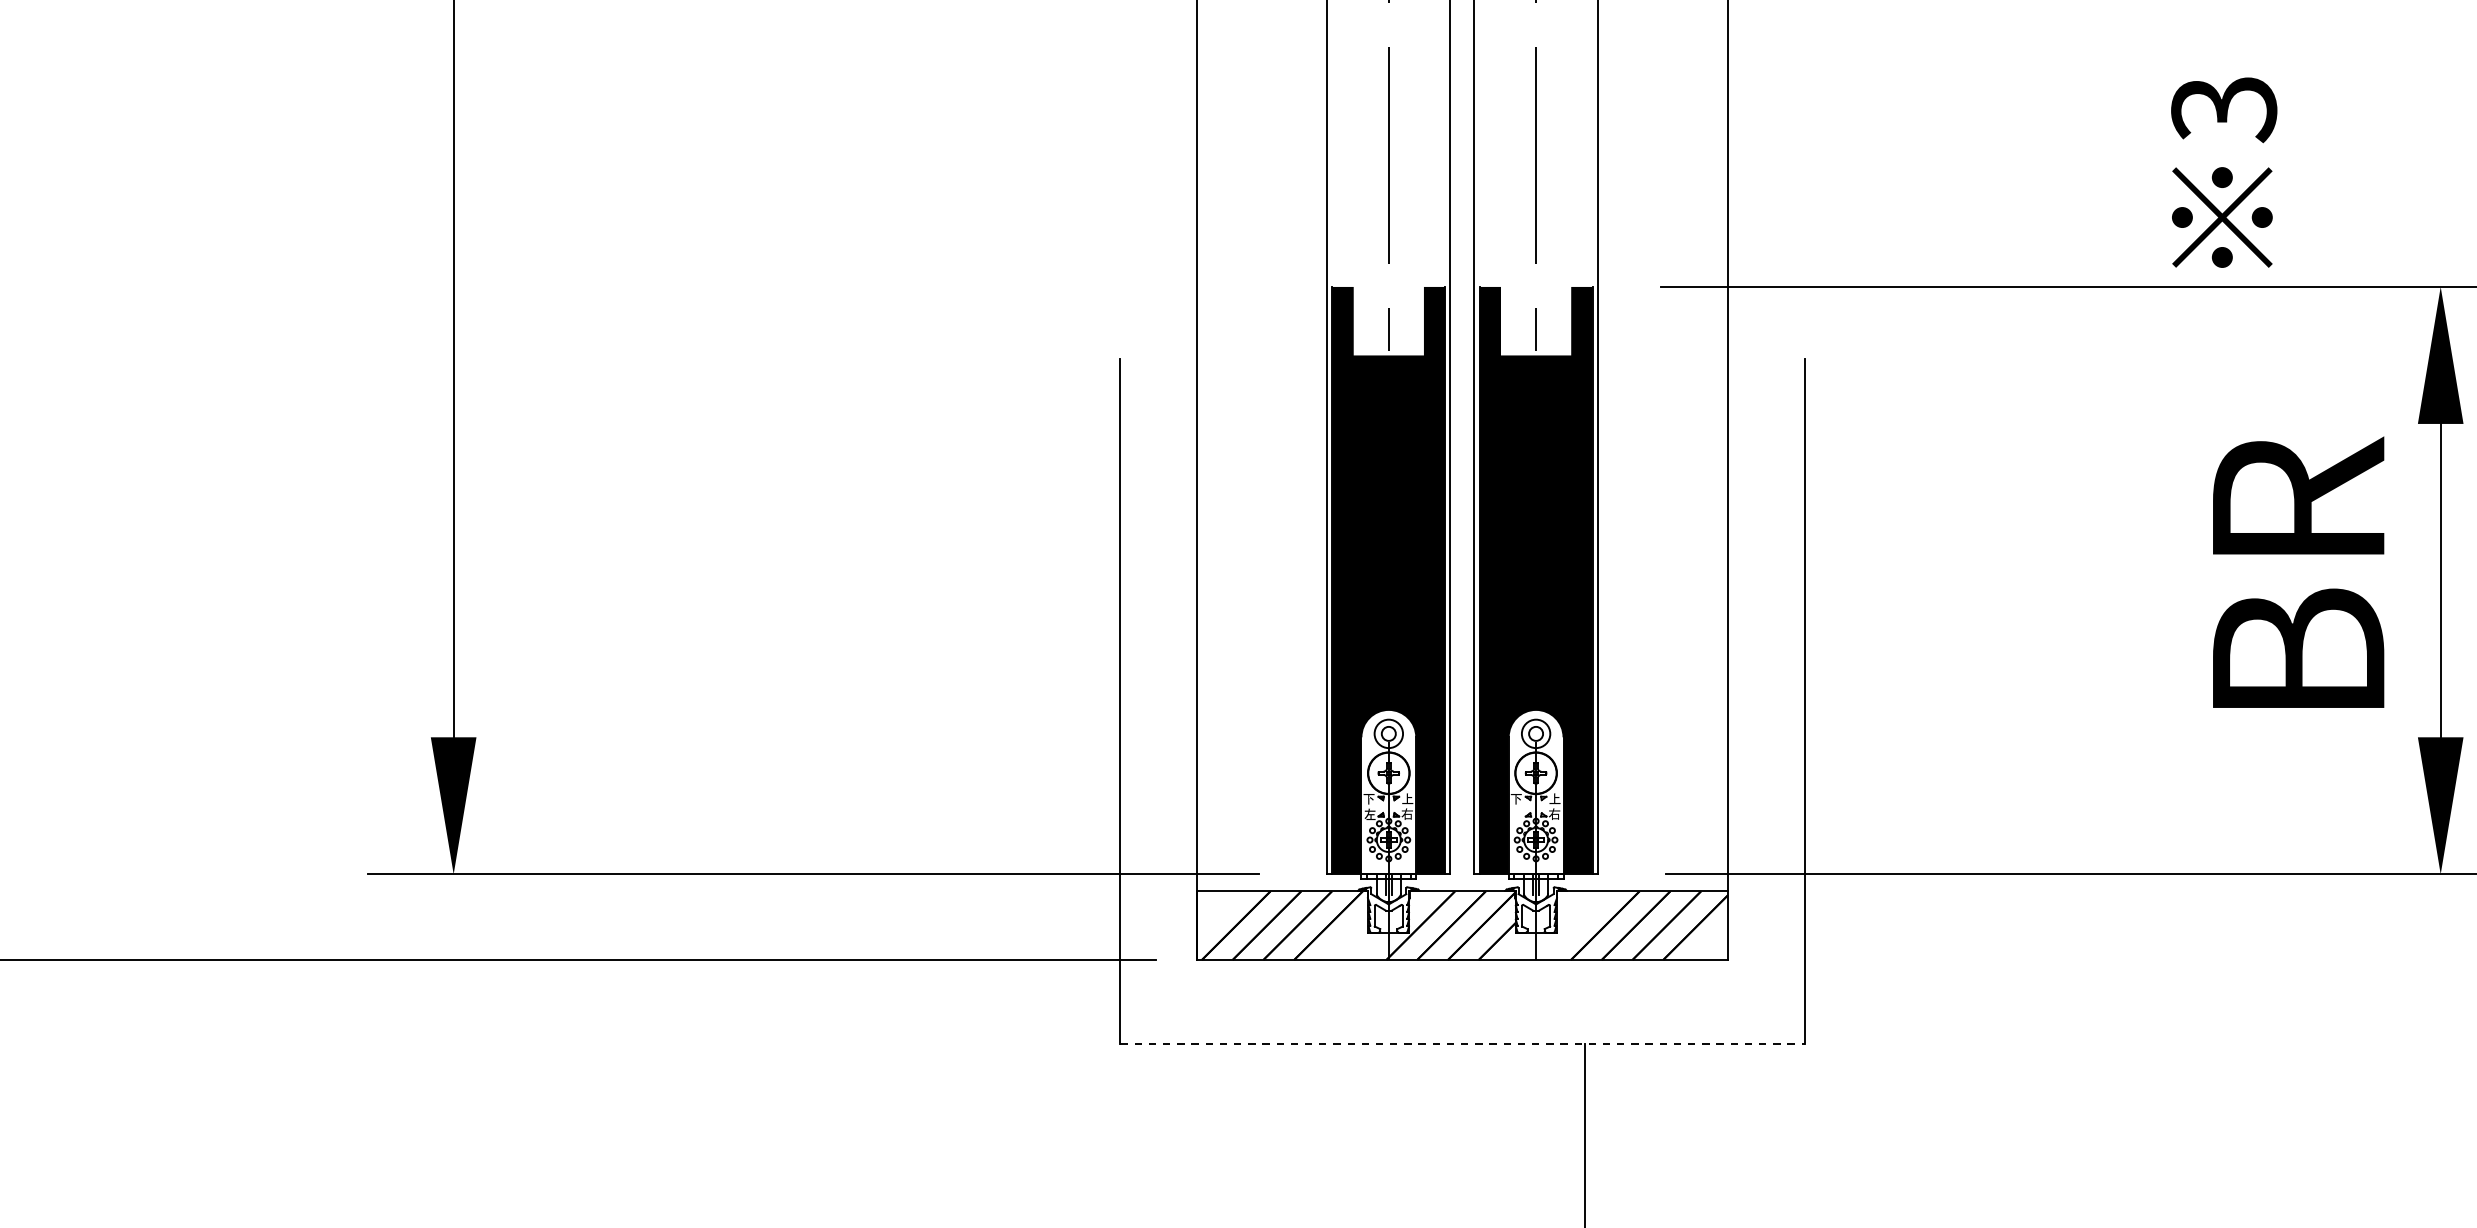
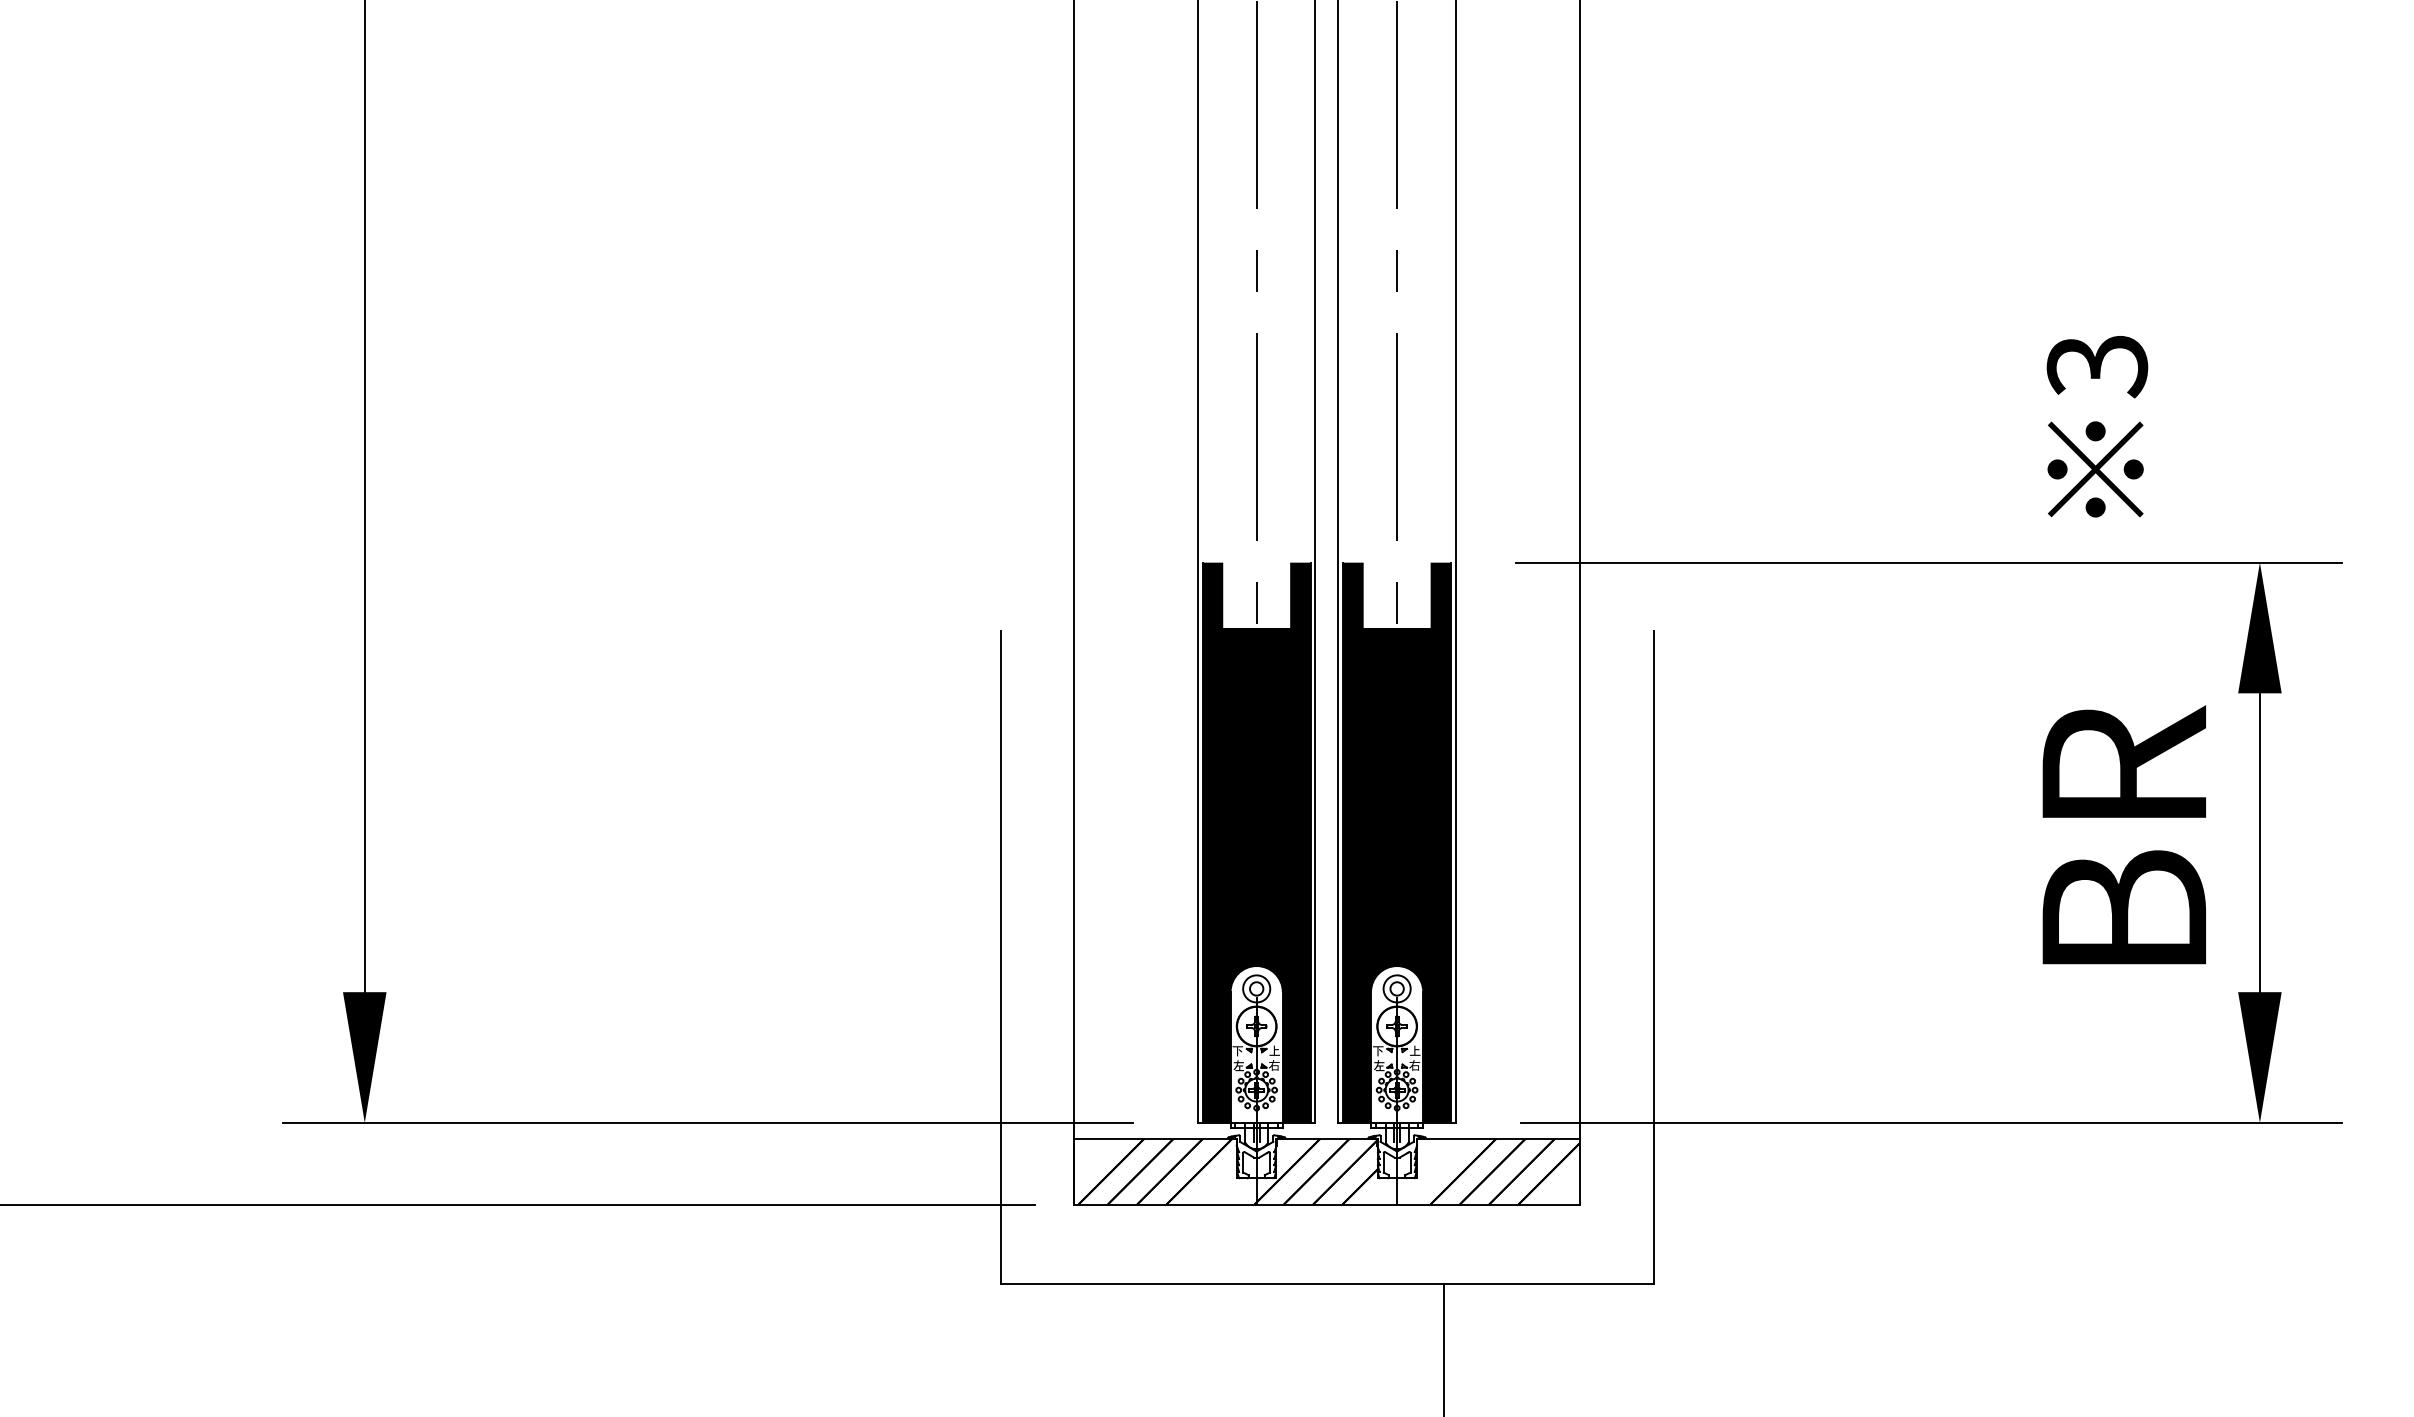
text: (2224, 172) -> (2097, 426), moved
fill: (1517, 814) -> (1379, 1065), added
line: (1463, 1043) -> (1327, 1284), dashed -> solid

